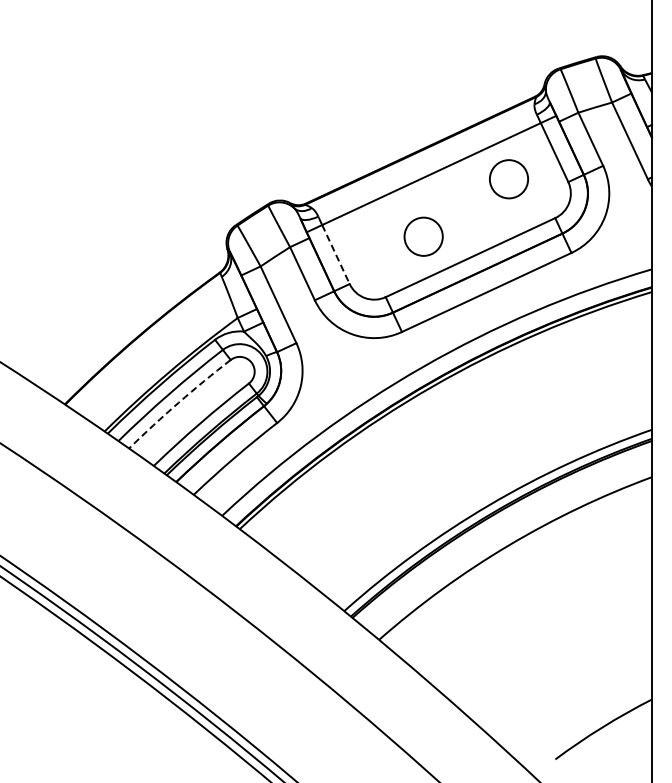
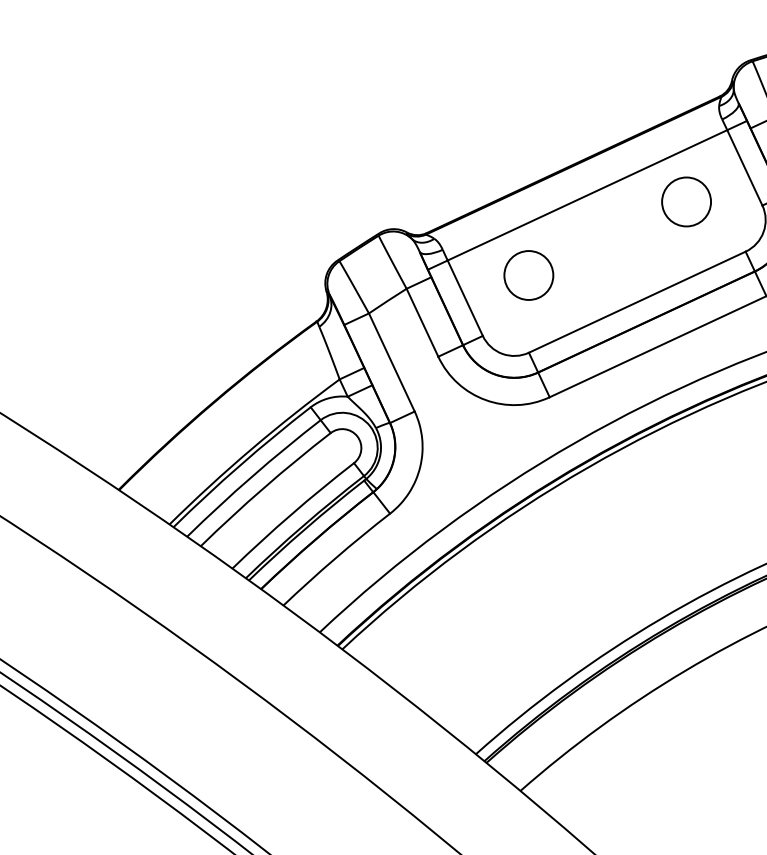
circle: (423, 236) -> (528, 275), moved
line: (335, 254) -> (464, 298), dashed -> solid
arc: (178, 402) -> (263, 487), dashed -> solid

